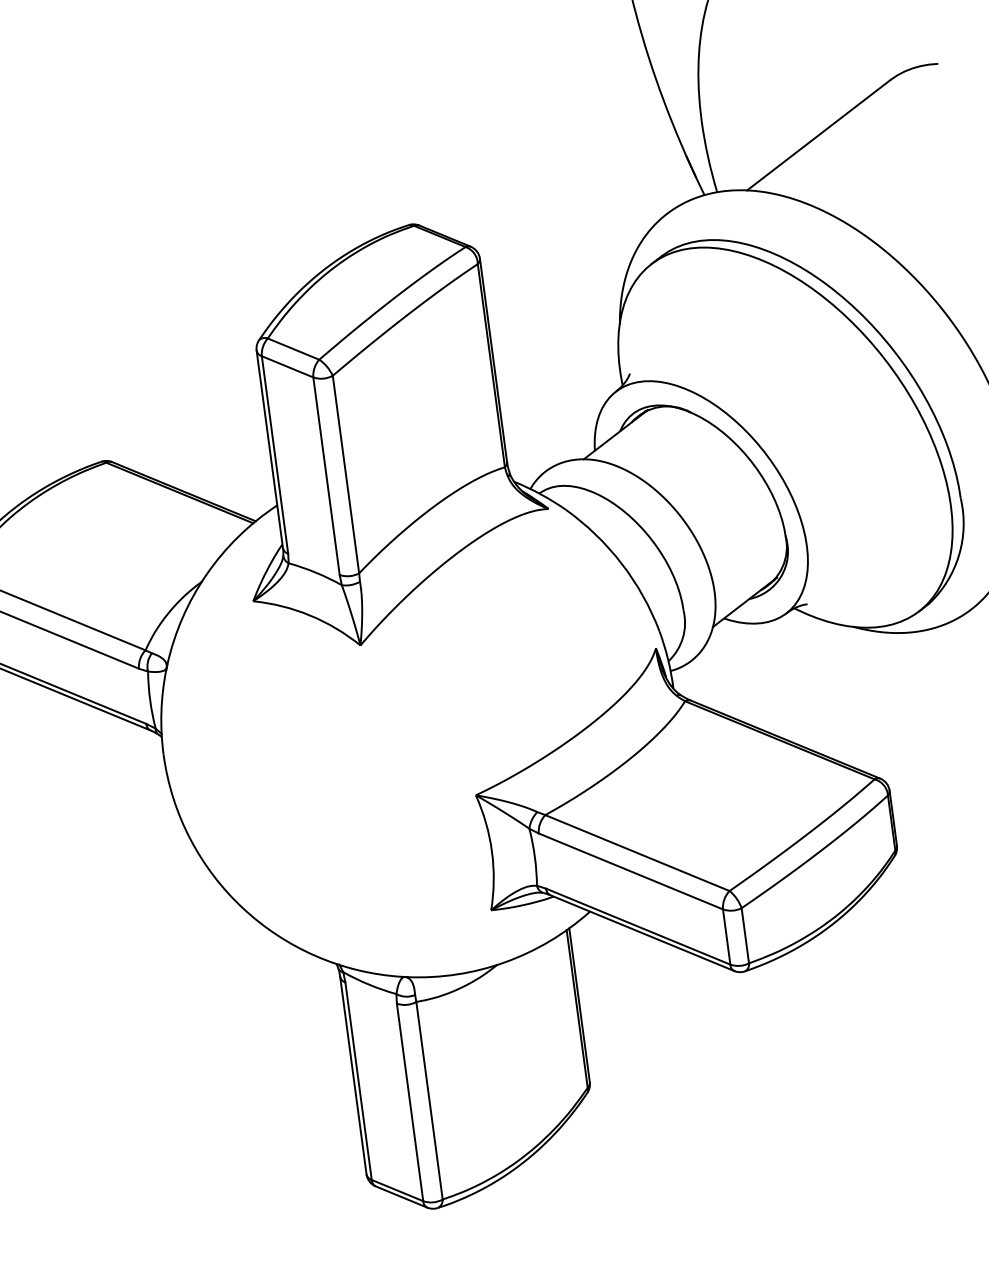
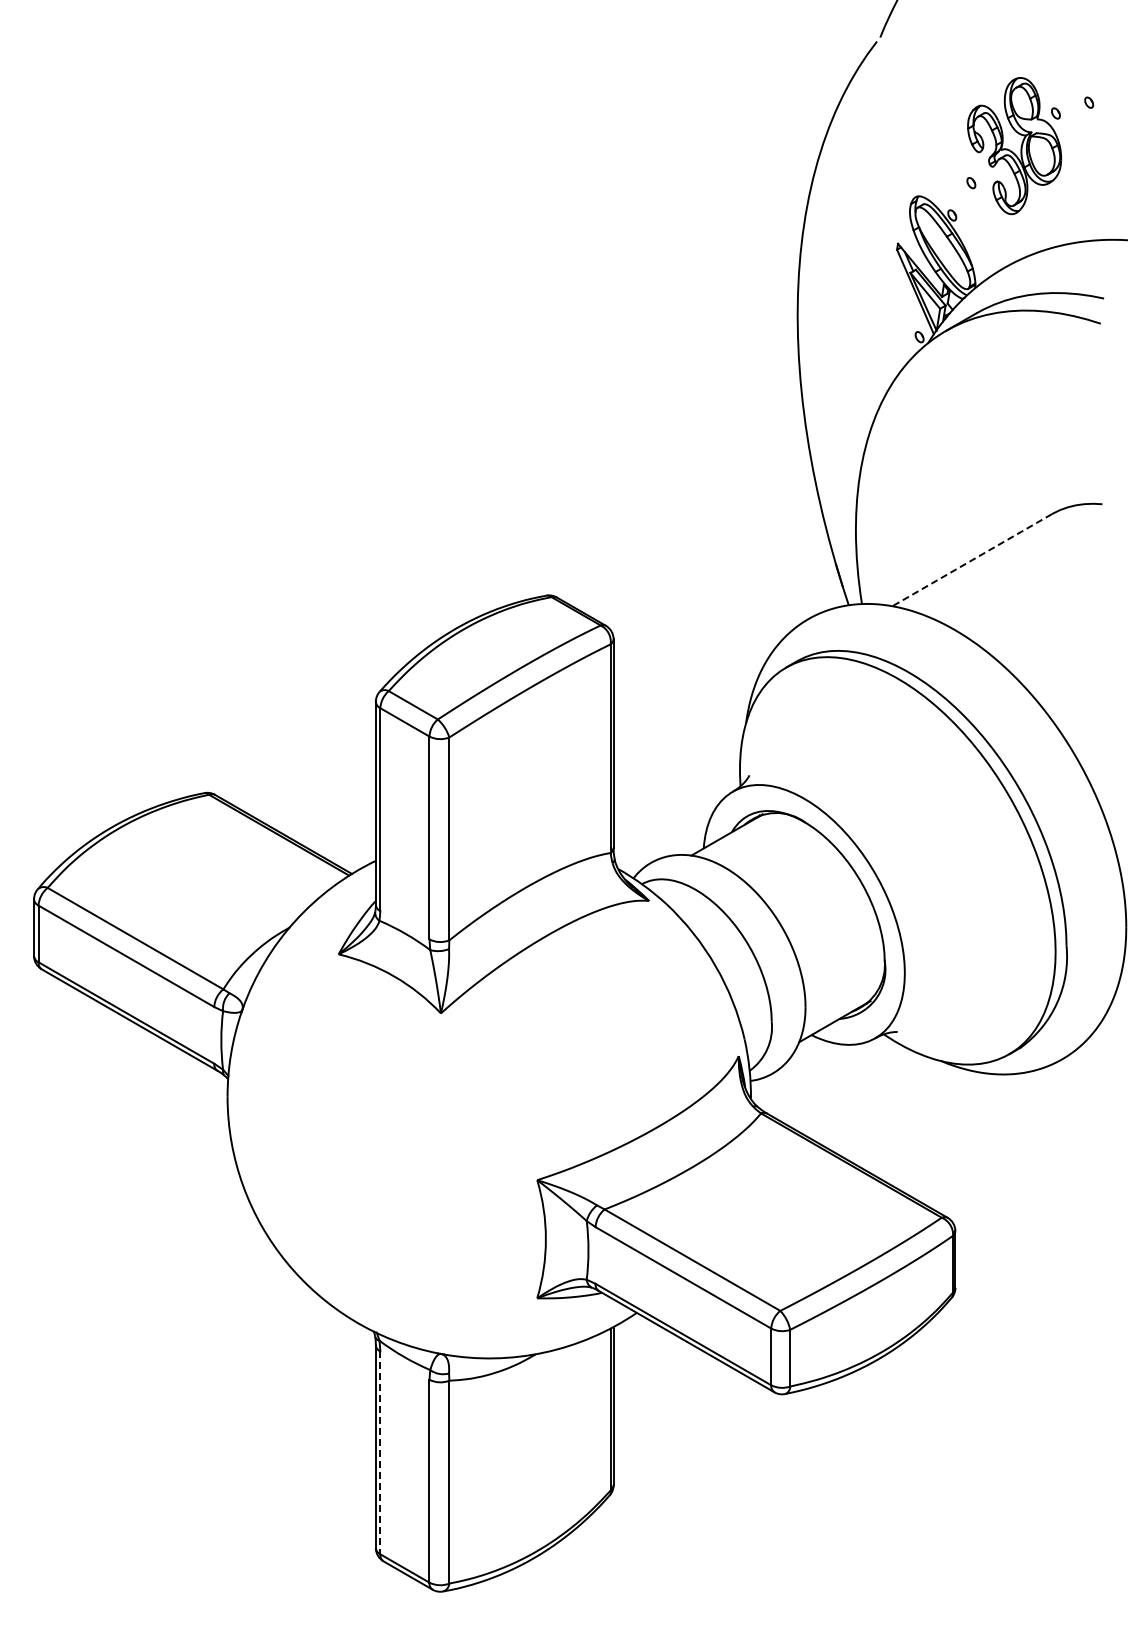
line: (818, 135) -> (971, 560), solid -> dashed
line: (358, 1081) -> (380, 1453), solid -> dashed

